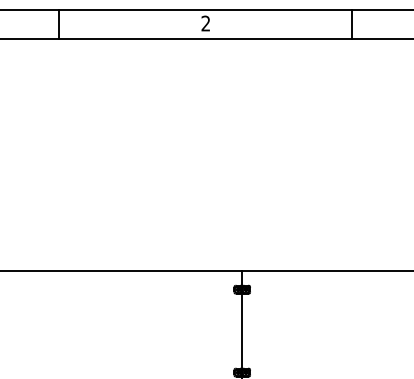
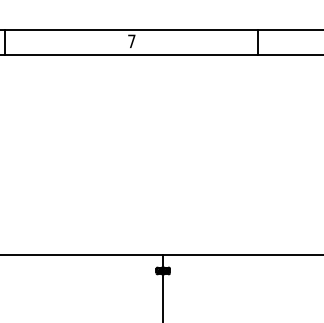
text: (205, 23) -> (131, 41), 2 -> 7

